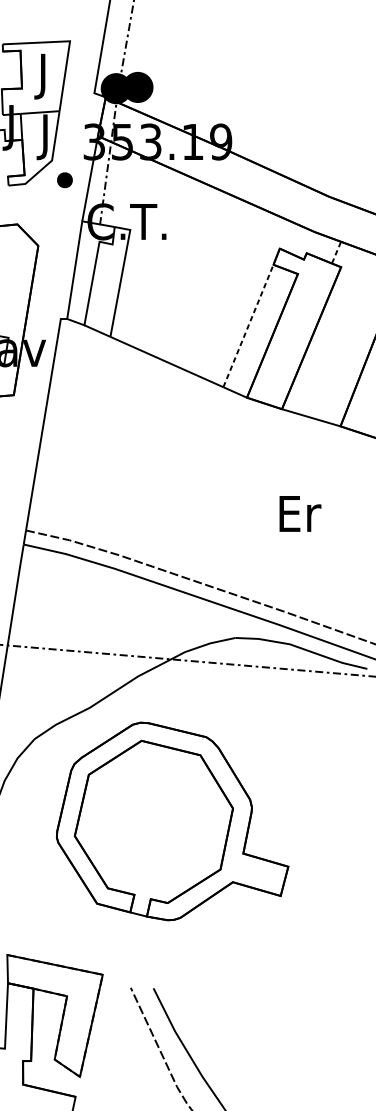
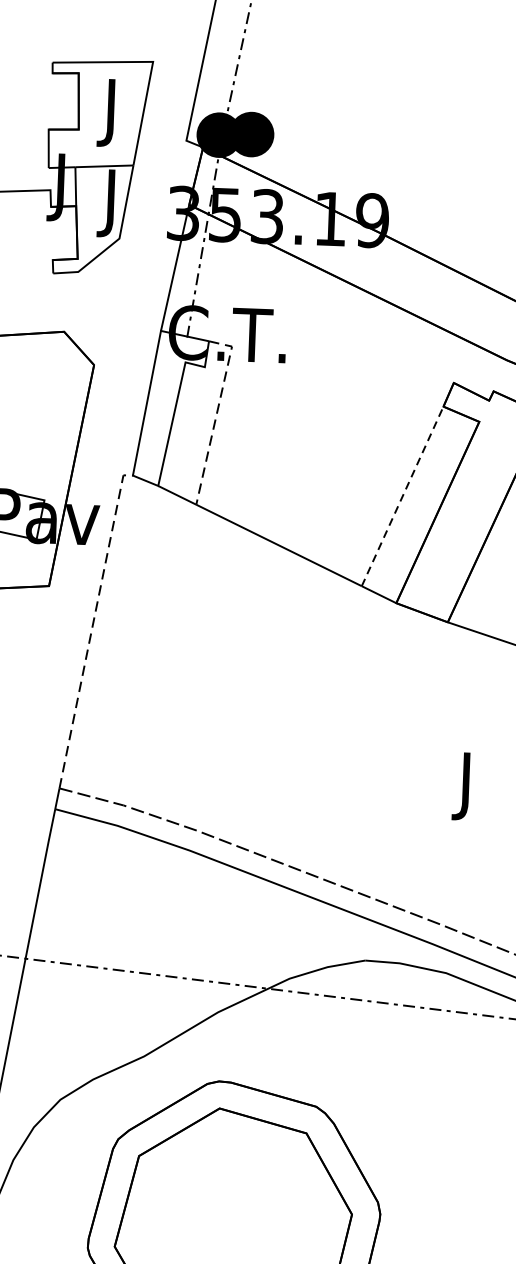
part: (64, 180) -> (136, 269), removed
line: (121, 275) -> (216, 413), solid -> dashed
line: (44, 420) -> (93, 625), solid -> dashed
text: (300, 518) -> (469, 786), Er -> J

